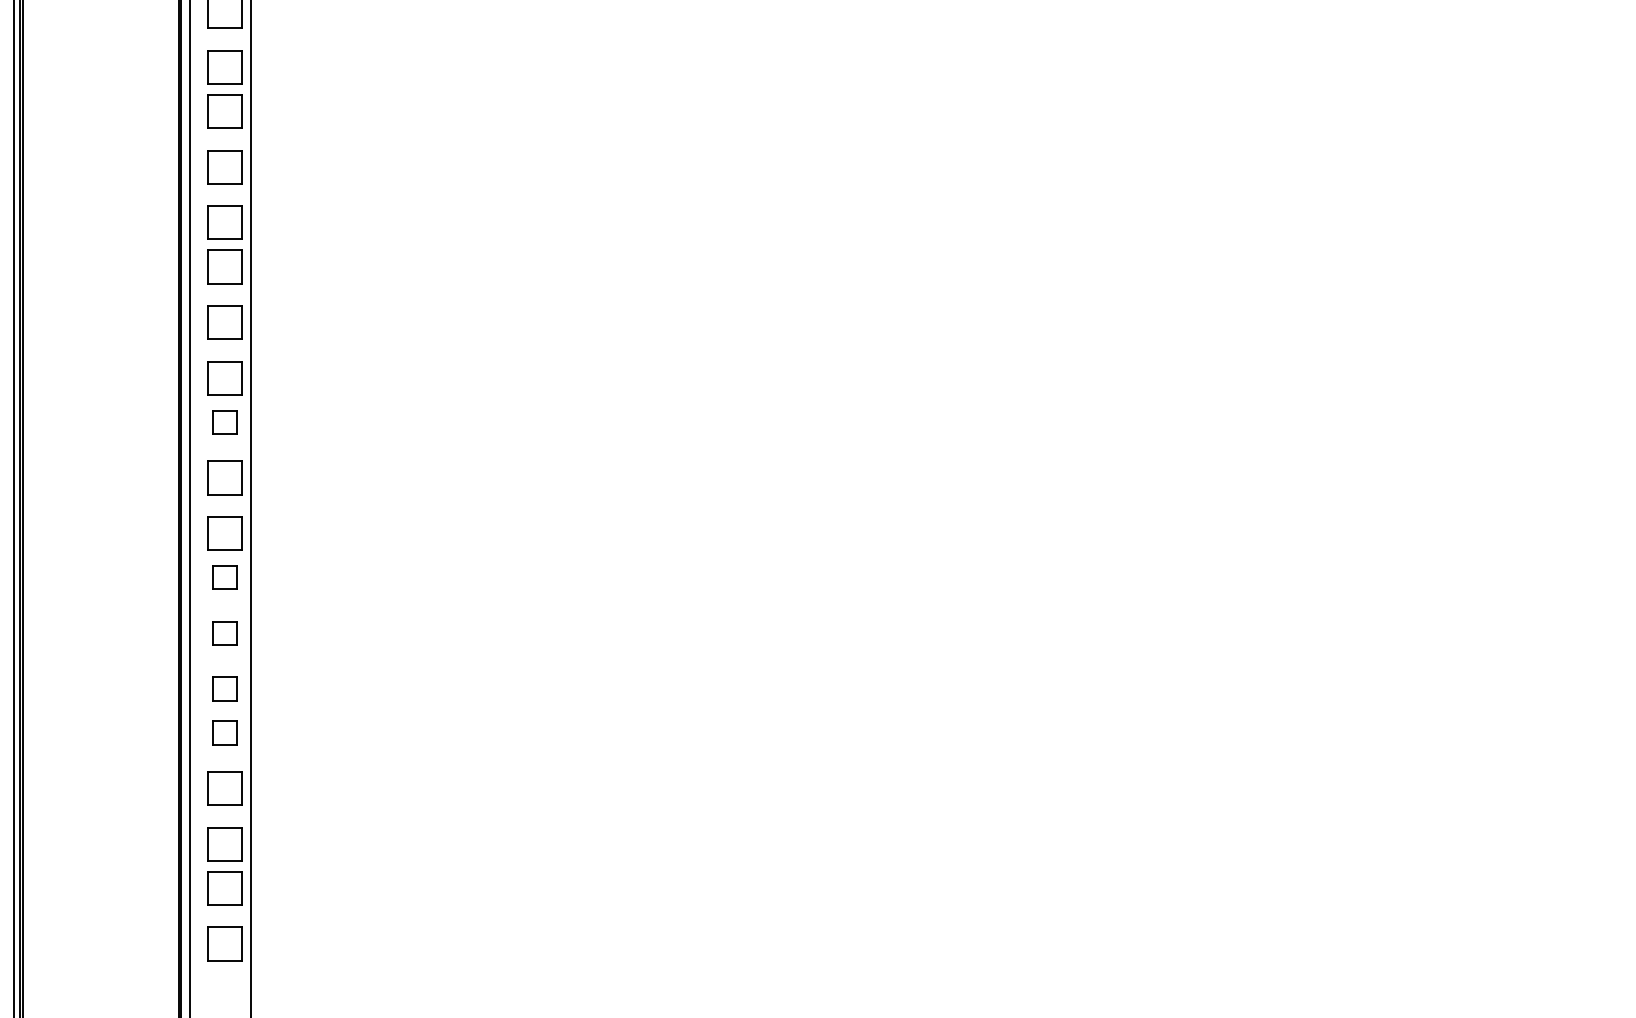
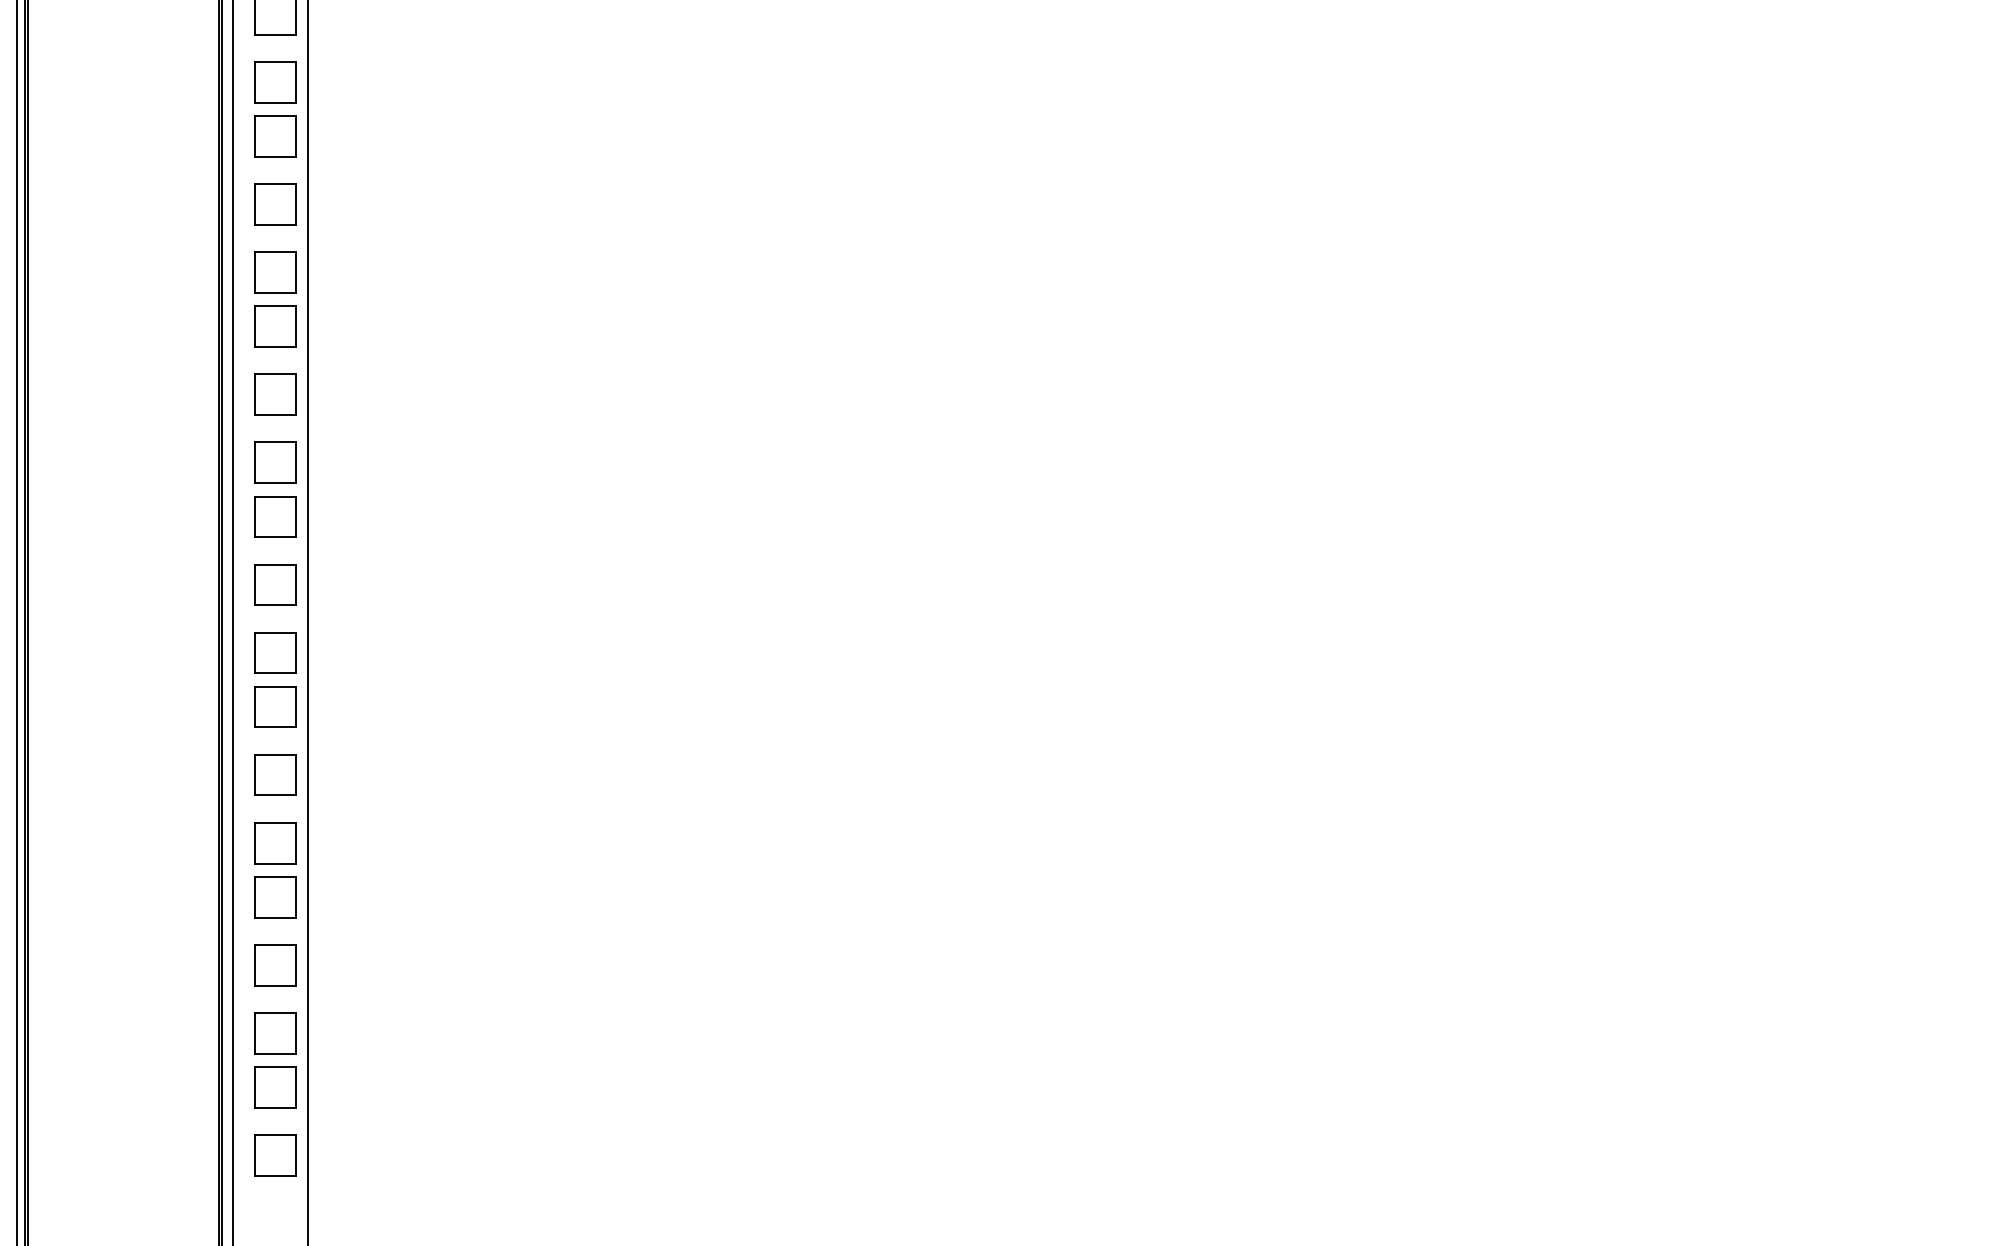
part: (225, 422) -> (275, 516), size x1.43
part: (225, 577) -> (275, 706), size x1.43
part: (225, 632) -> (275, 774), size x1.43
part: (225, 689) -> (275, 843), size x1.43
part: (225, 733) -> (275, 897), size x1.43

